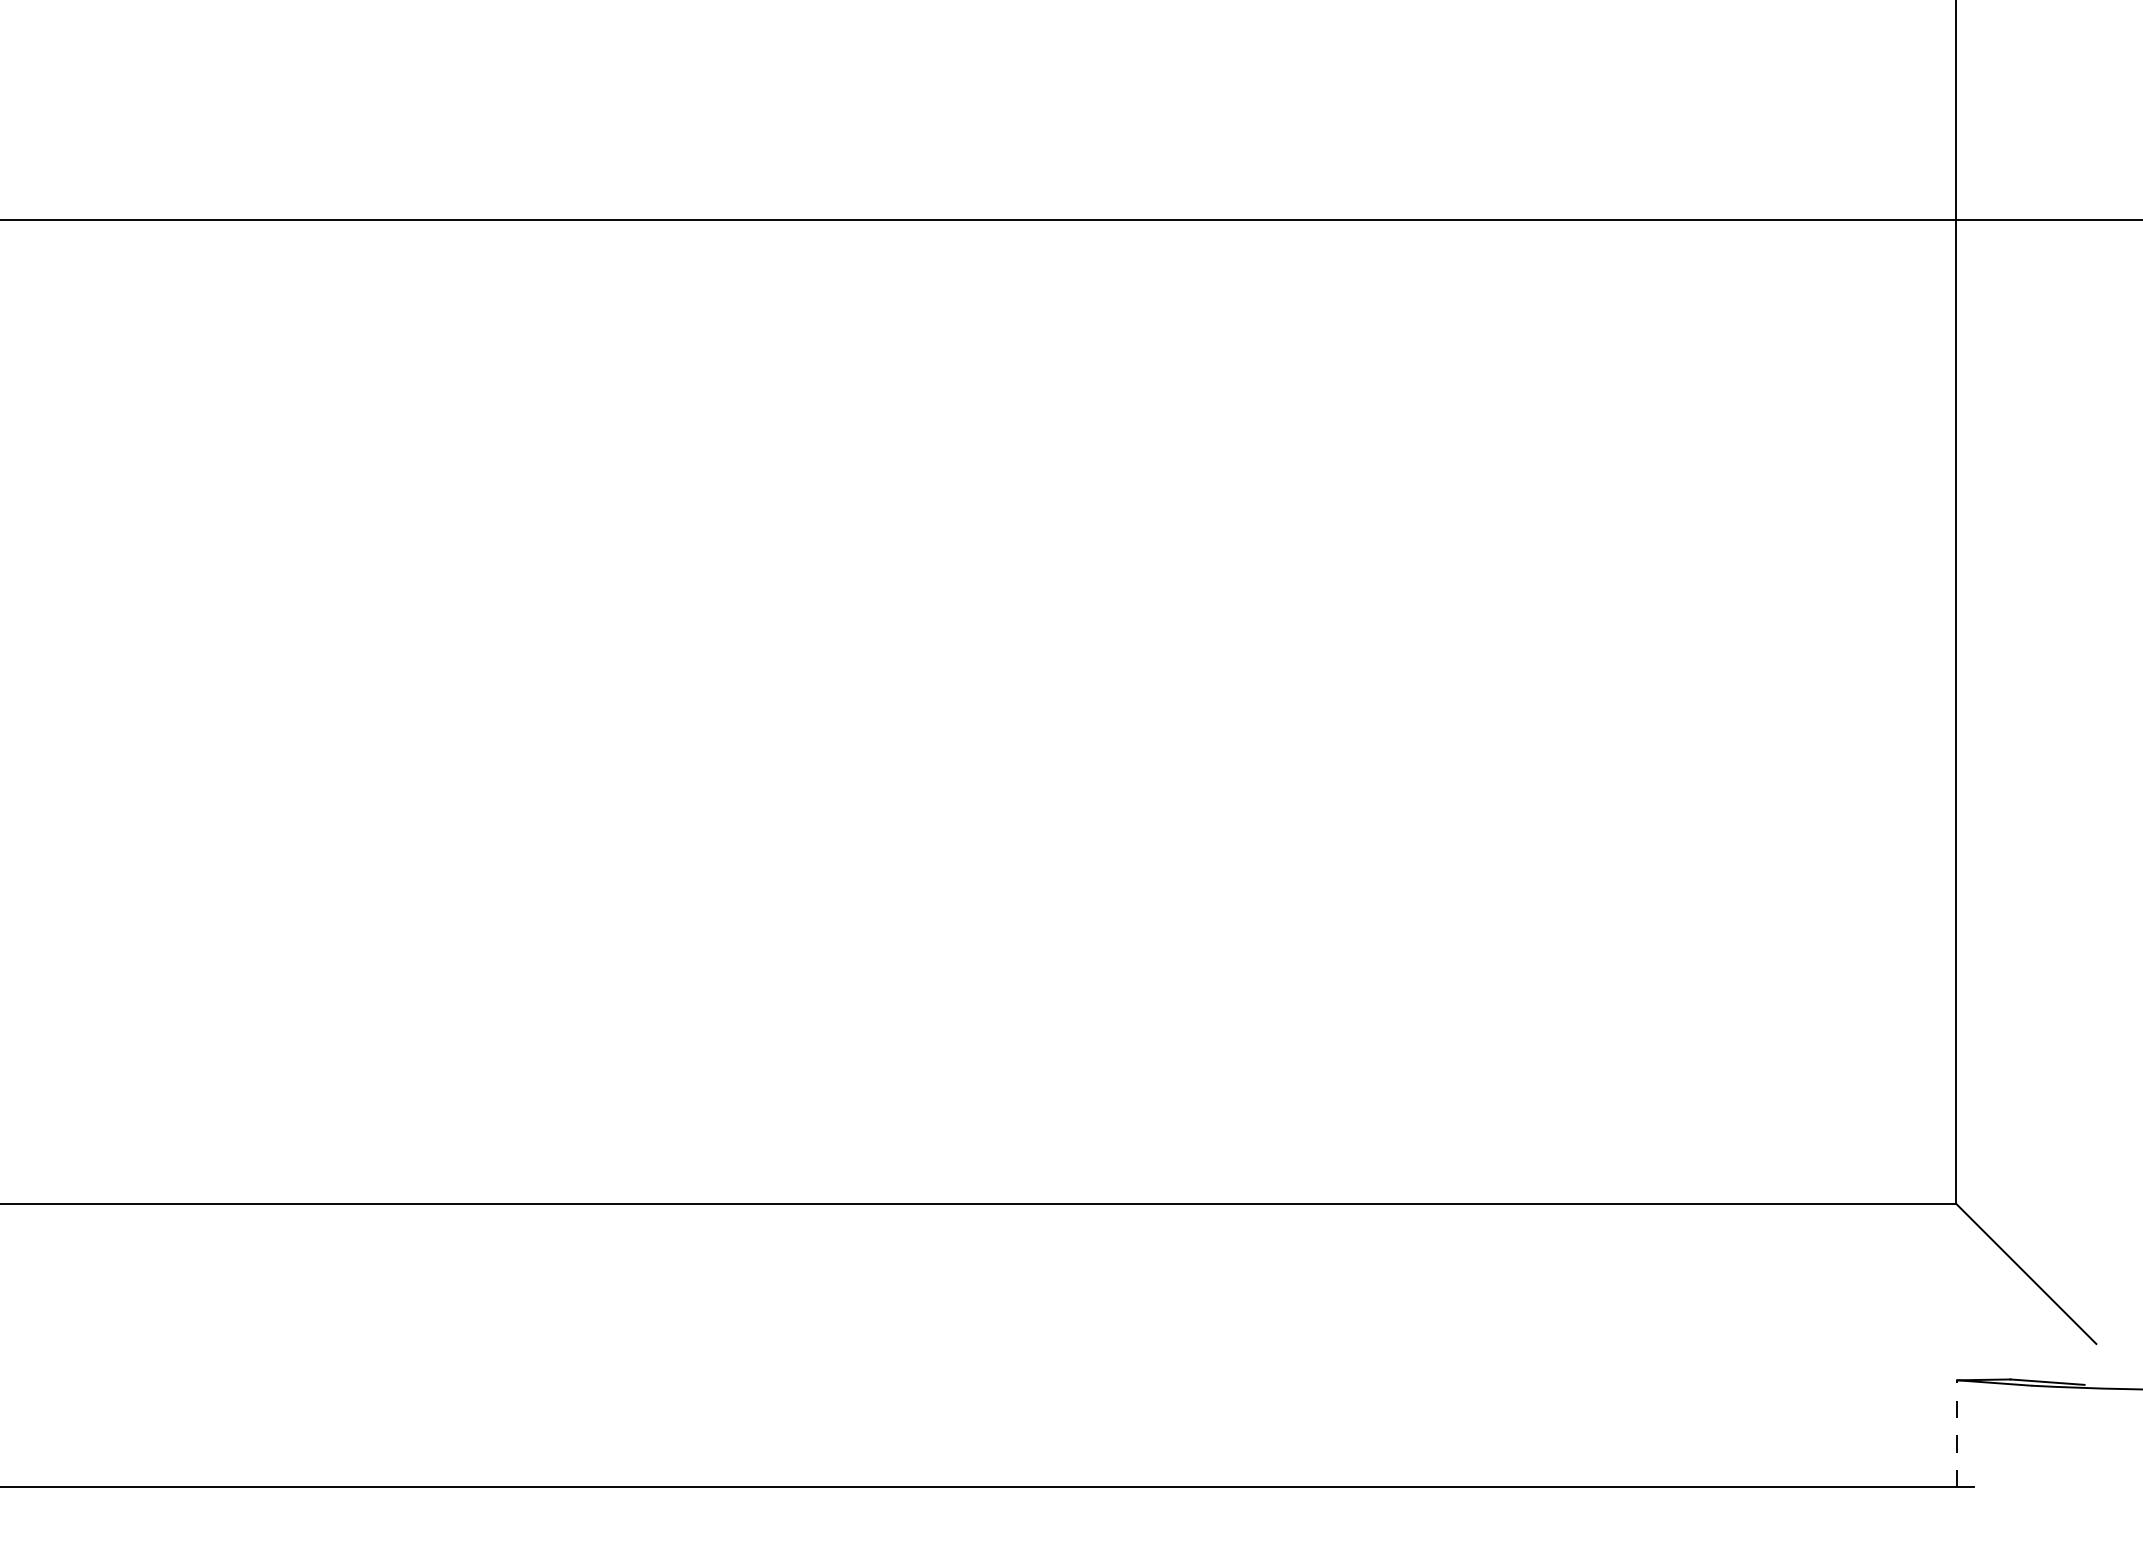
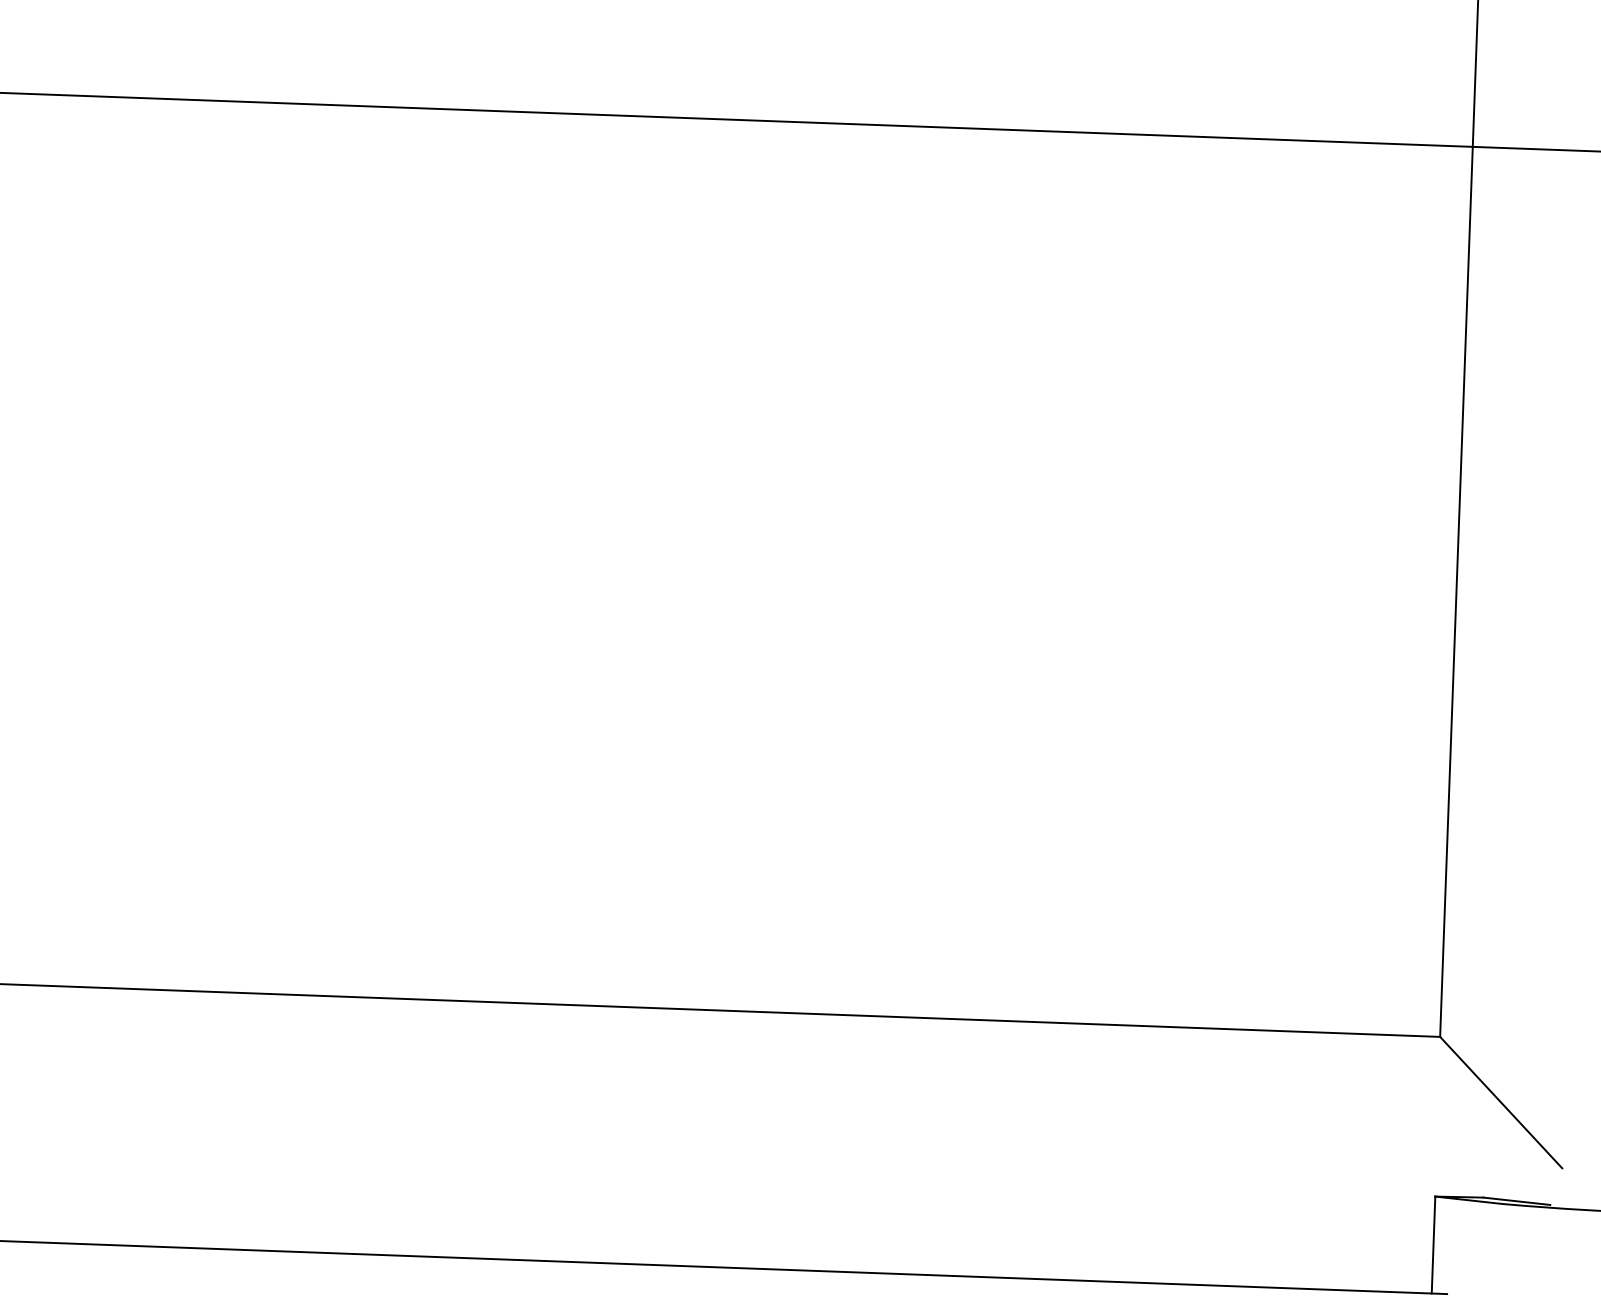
line: (1957, 1433) -> (1433, 1244), dashed -> solid

